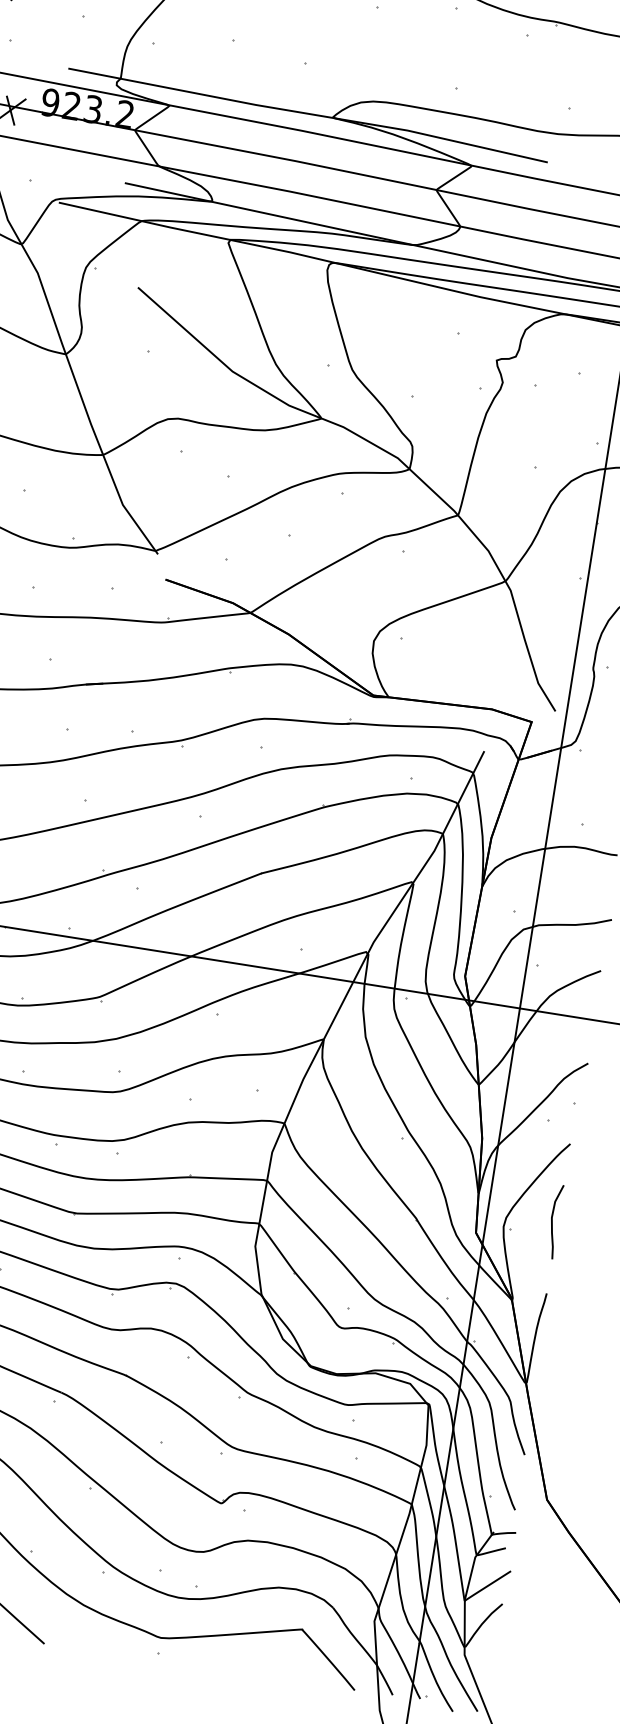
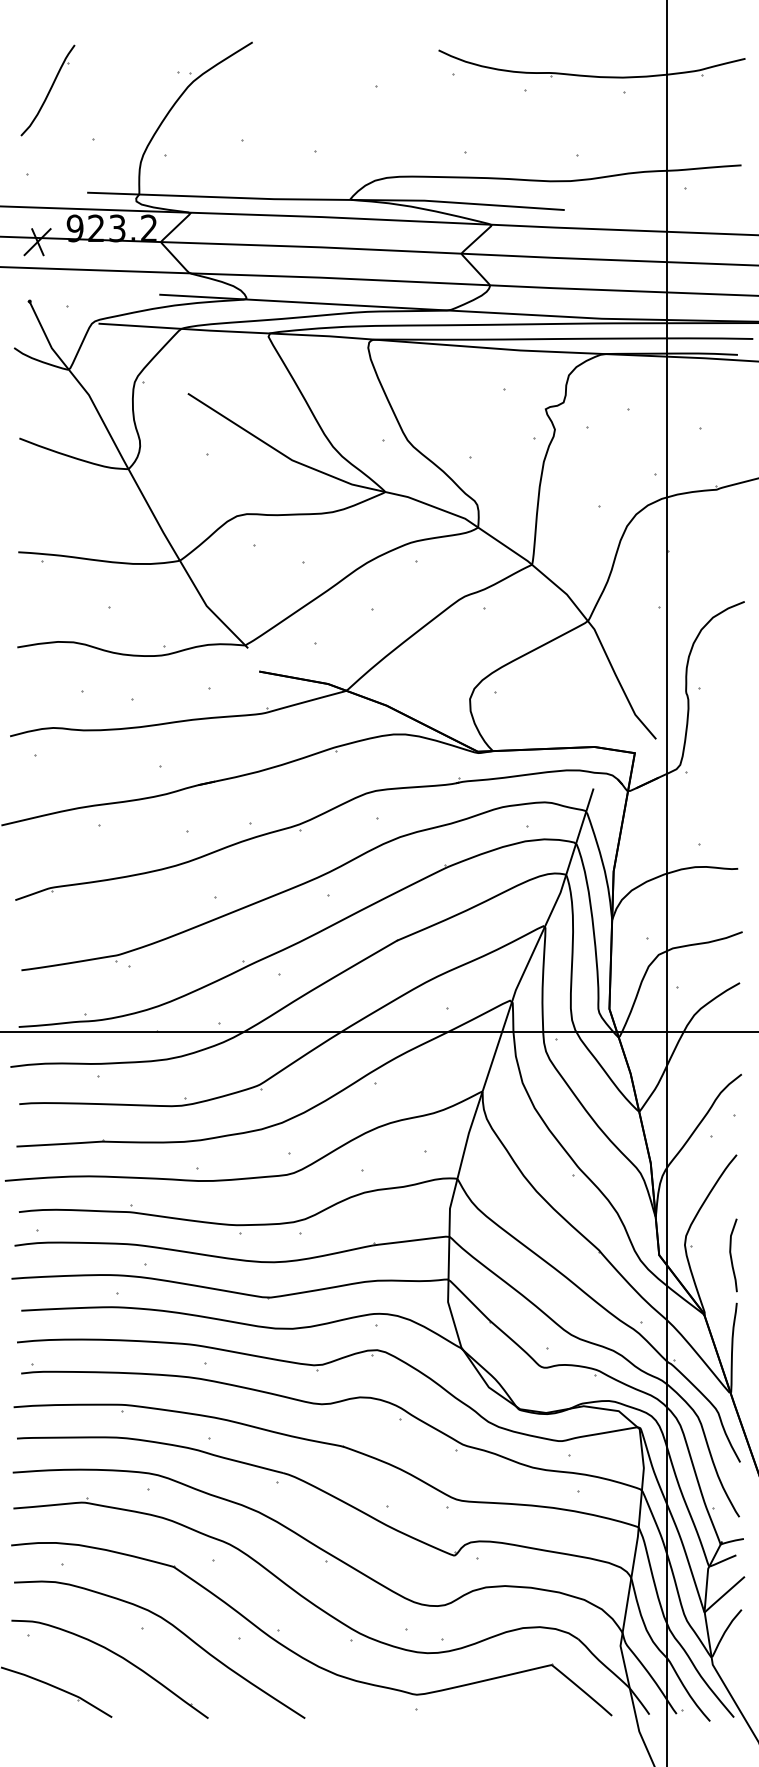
curve: (552, 1221) -> (731, 1255), moved

